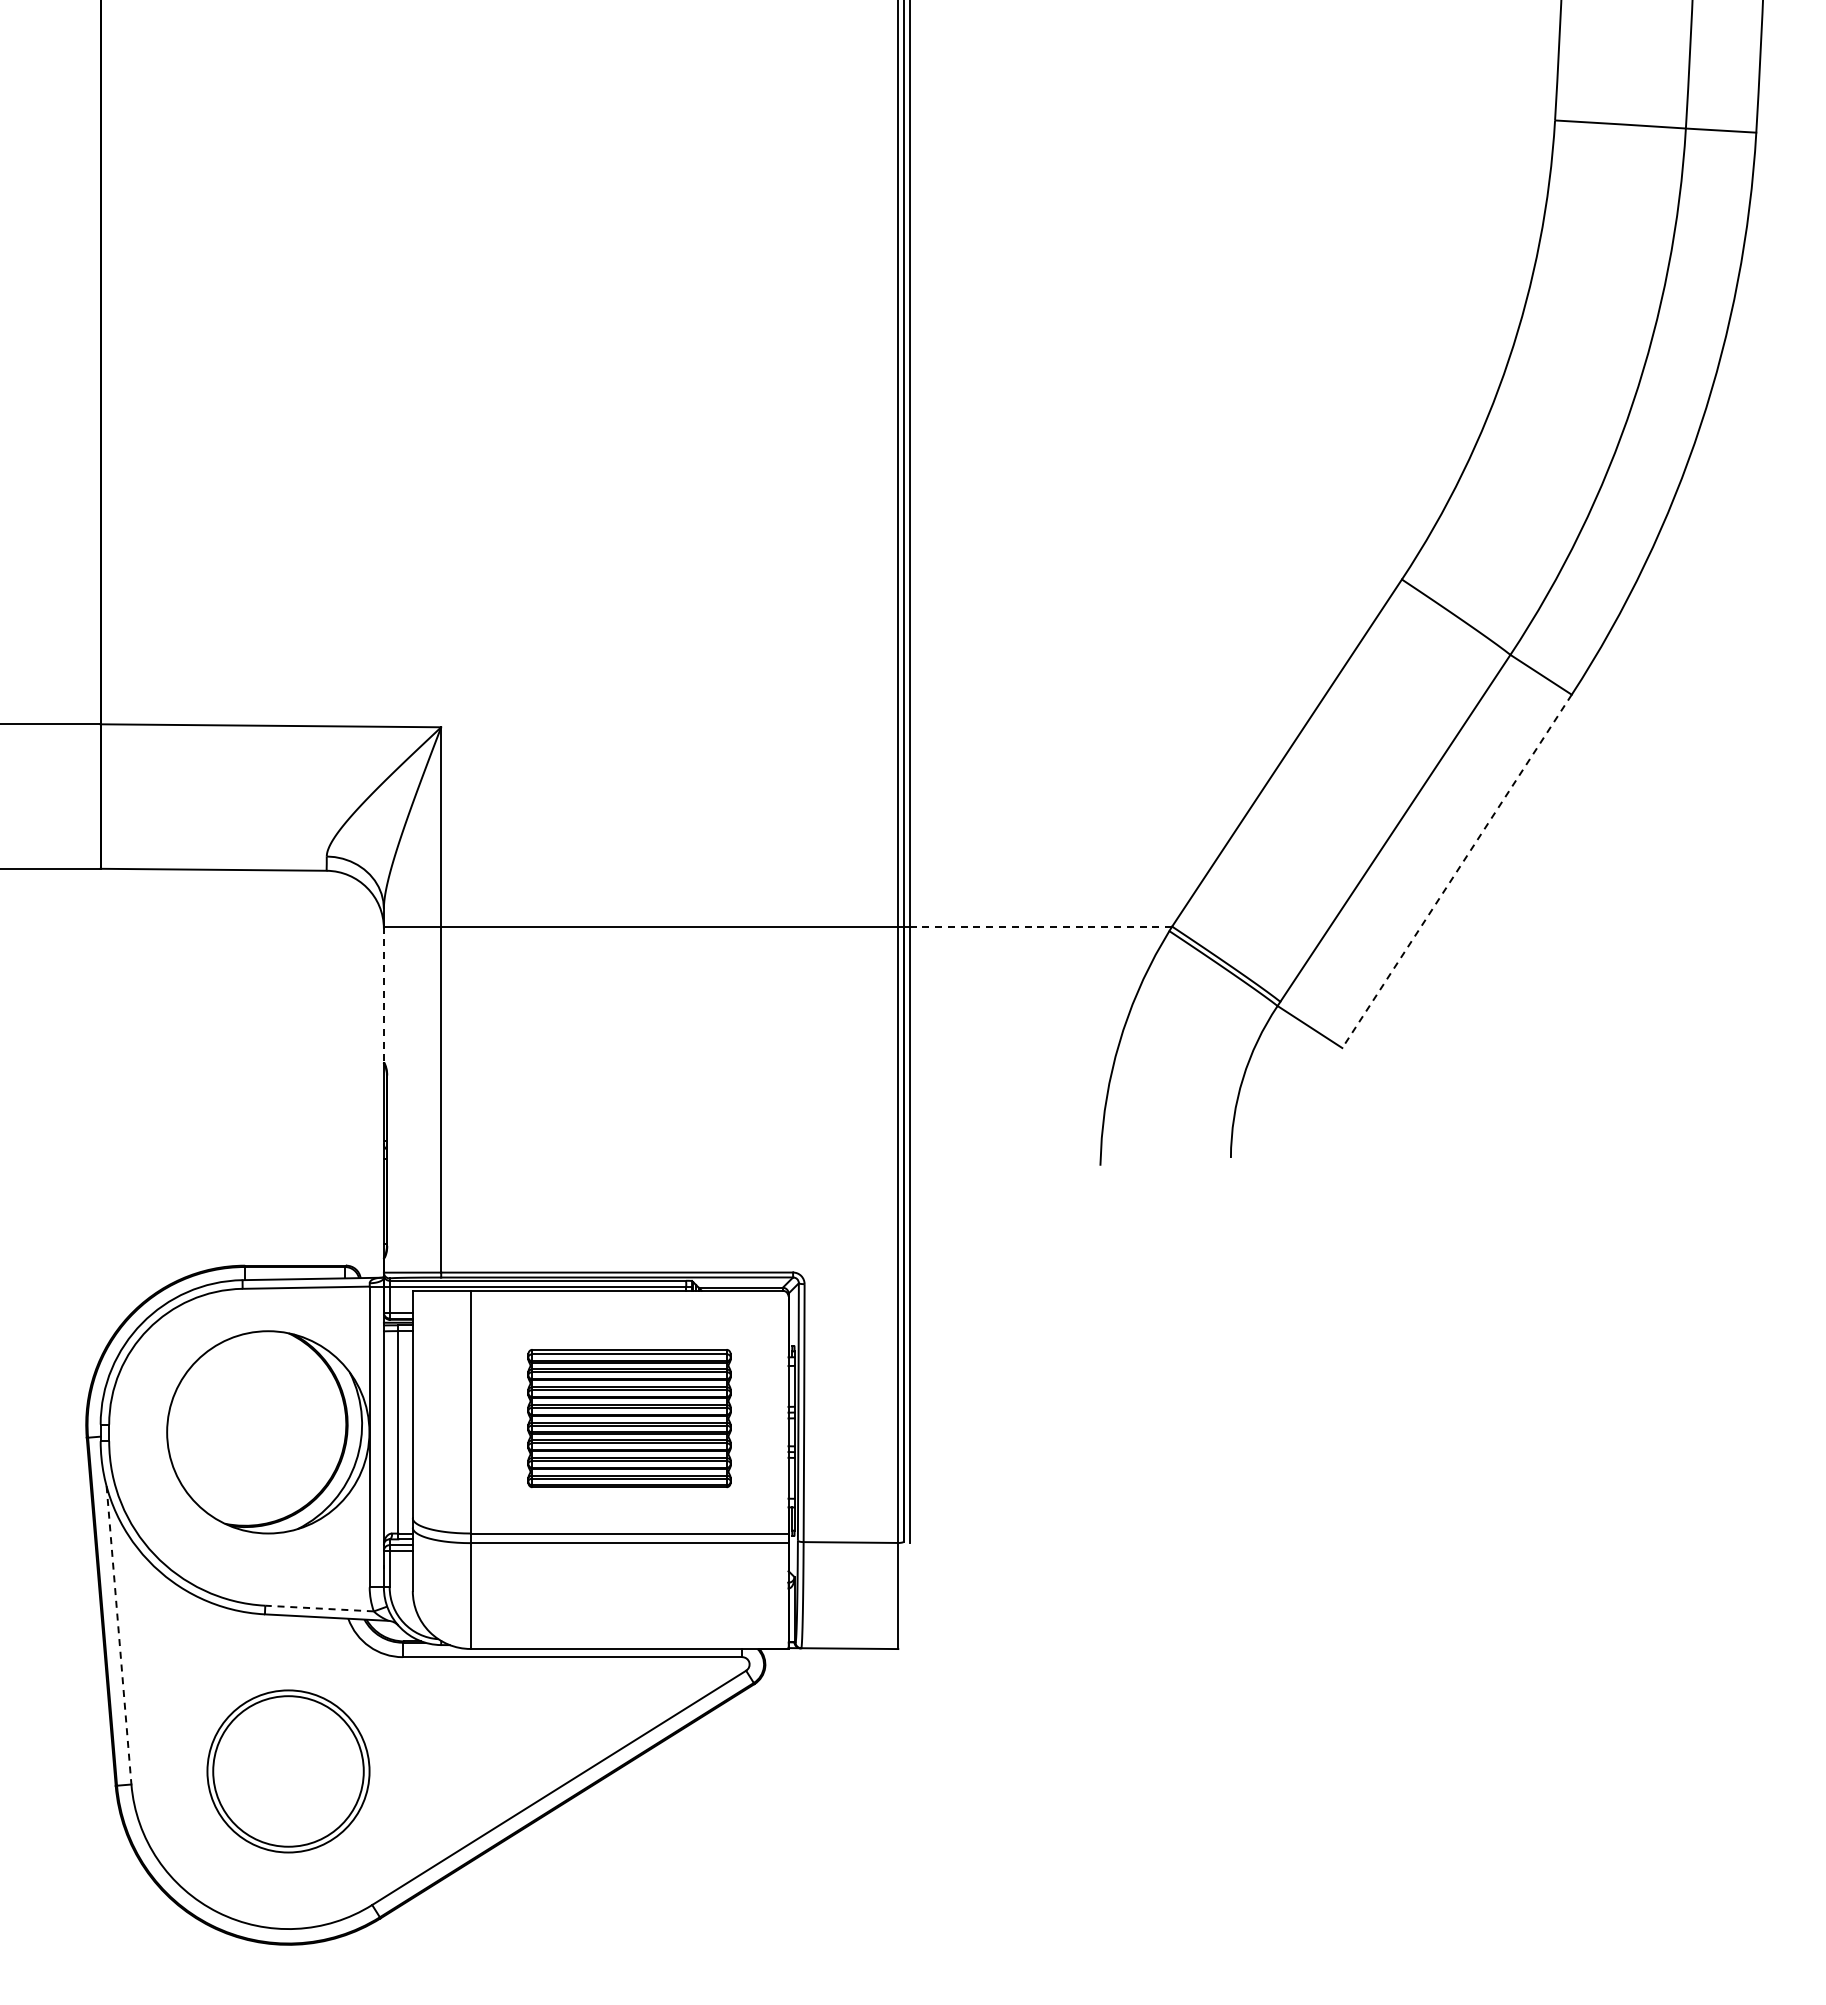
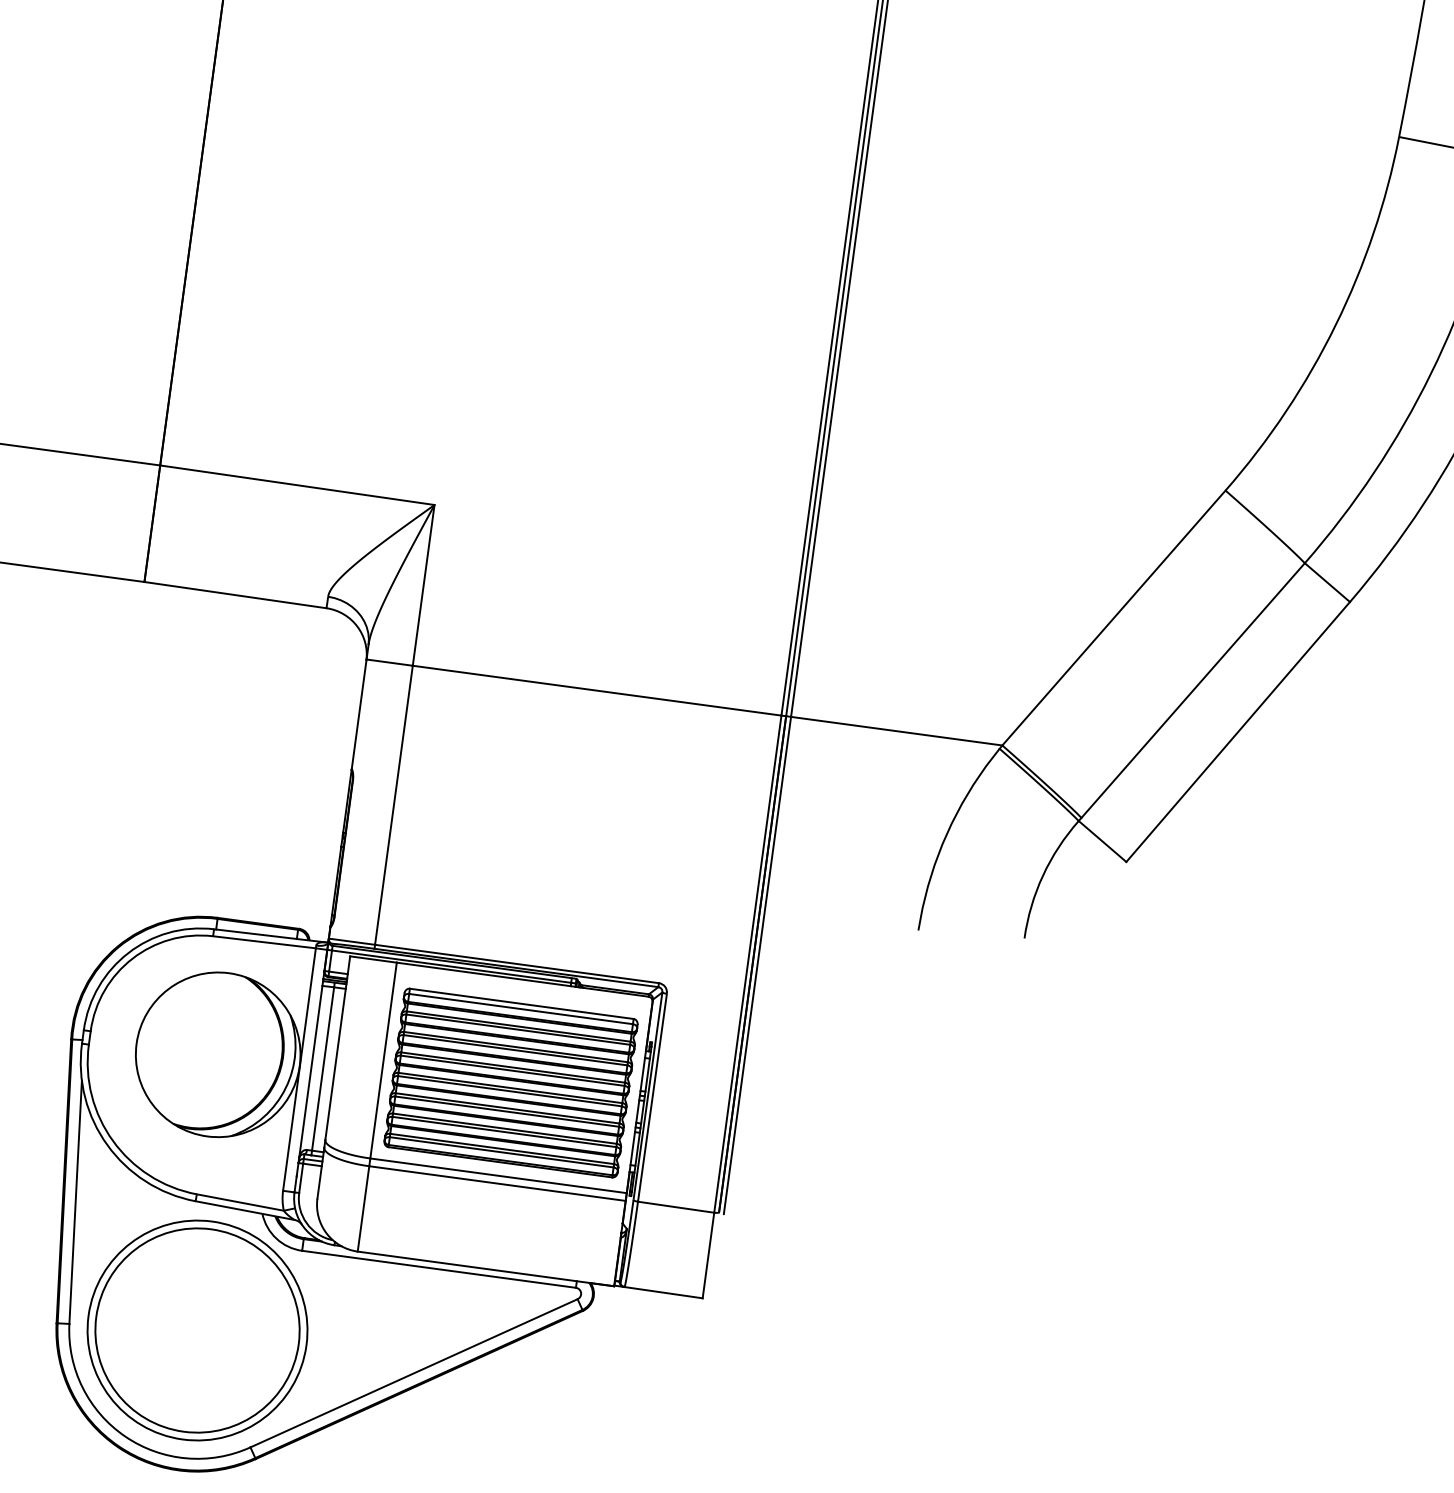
line: (1457, 871) -> (1238, 732), dashed -> solid
line: (1041, 926) -> (897, 731), dashed -> solid
line: (383, 995) -> (358, 715), dashed -> solid
part: (629, 1418) -> (511, 1083), size x1.43
line: (319, 1608) -> (240, 1202), dashed -> solid
line: (119, 1635) -> (76, 1202), dashed -> solid
part: (288, 1771) -> (197, 1330), size x1.67

